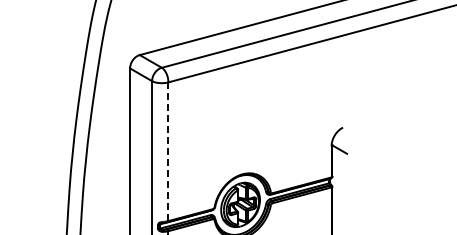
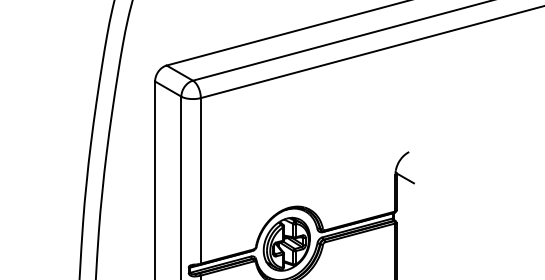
line: (168, 152) -> (200, 181), dashed -> solid

